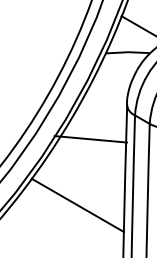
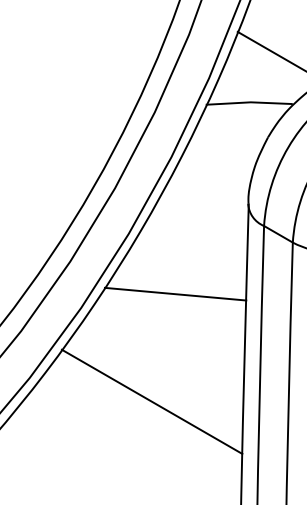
line: (90, 139) -> (175, 294), moved

